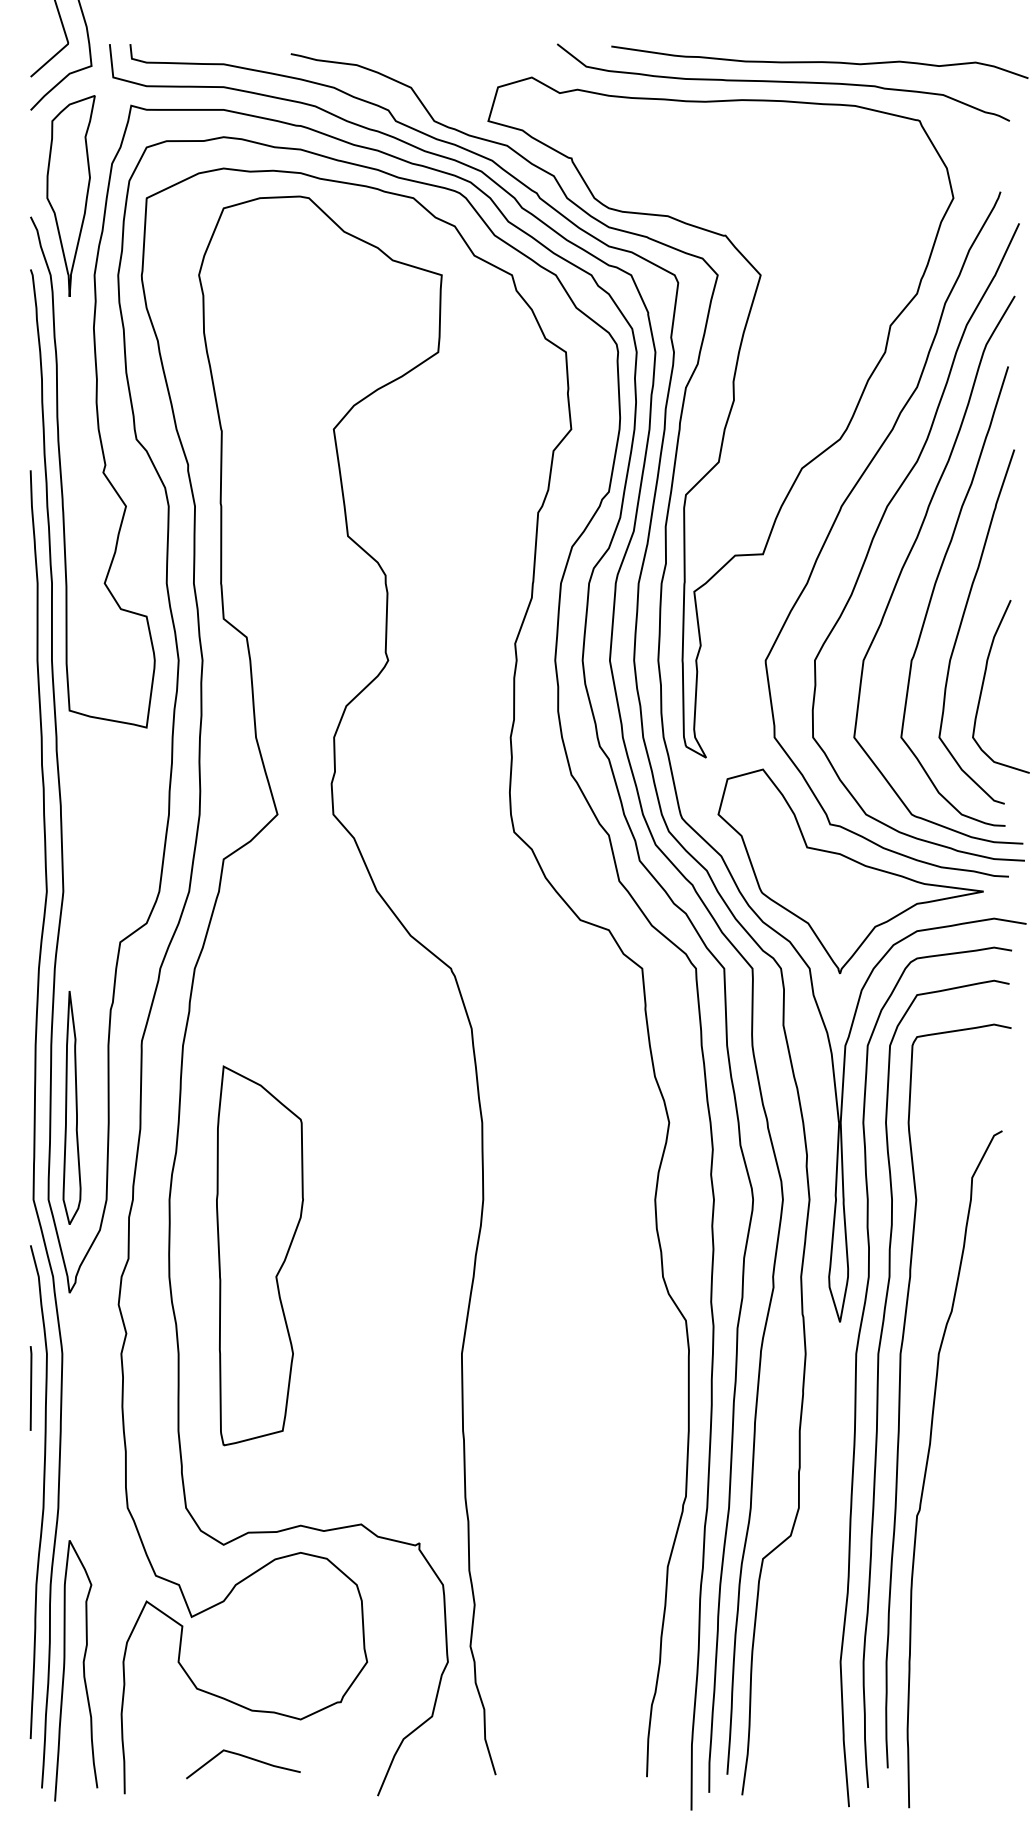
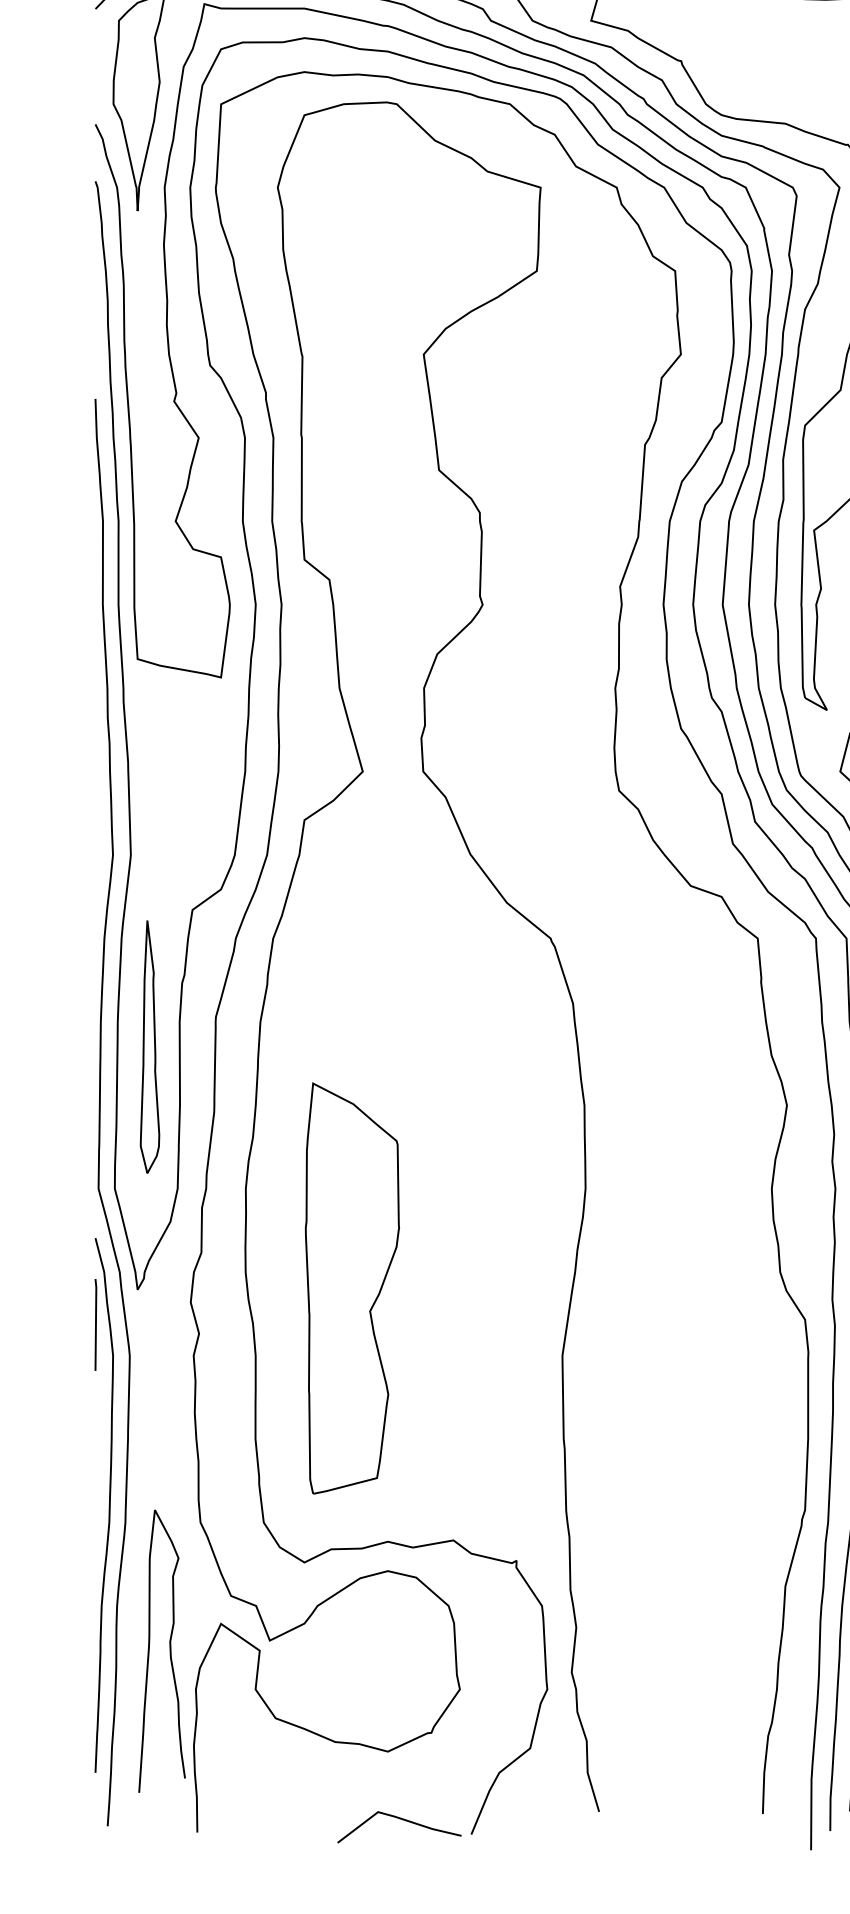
part: (71, 1107) -> (149, 1046), moved
part: (259, 1255) -> (351, 1288), moved
line: (30, 1388) -> (95, 1324), moved
curve: (83, 1670) -> (169, 1650), moved
line: (244, 1757) -> (400, 1819), moved

